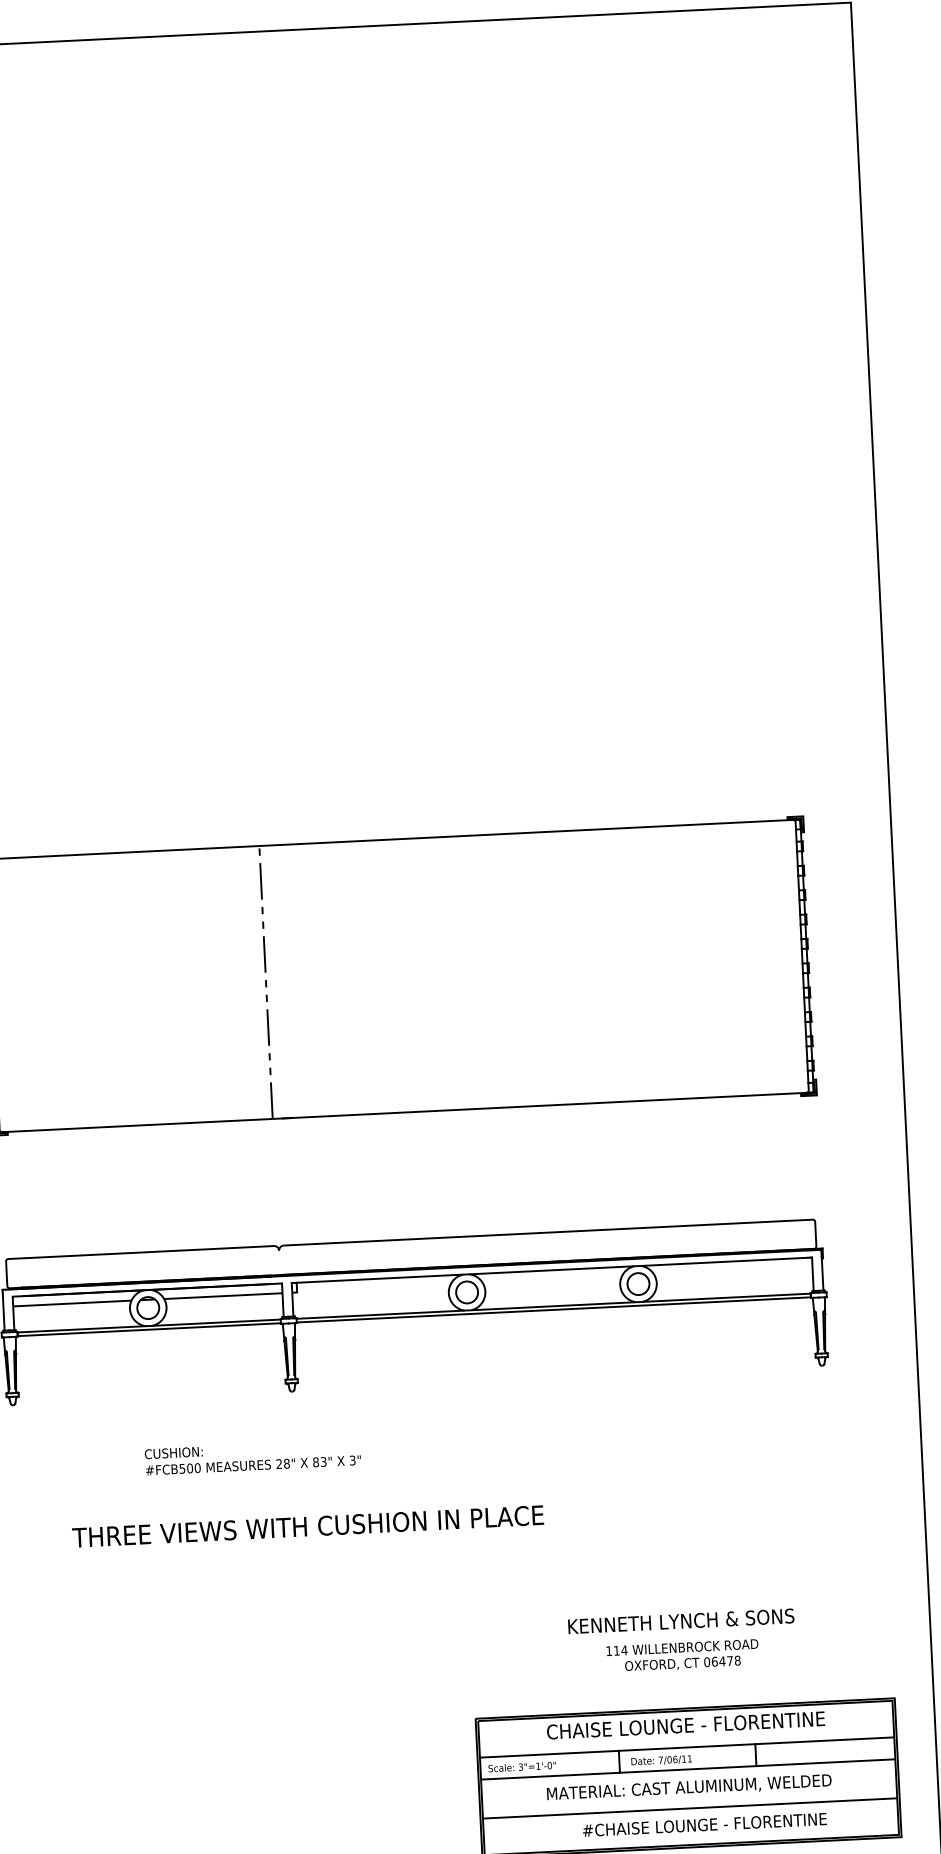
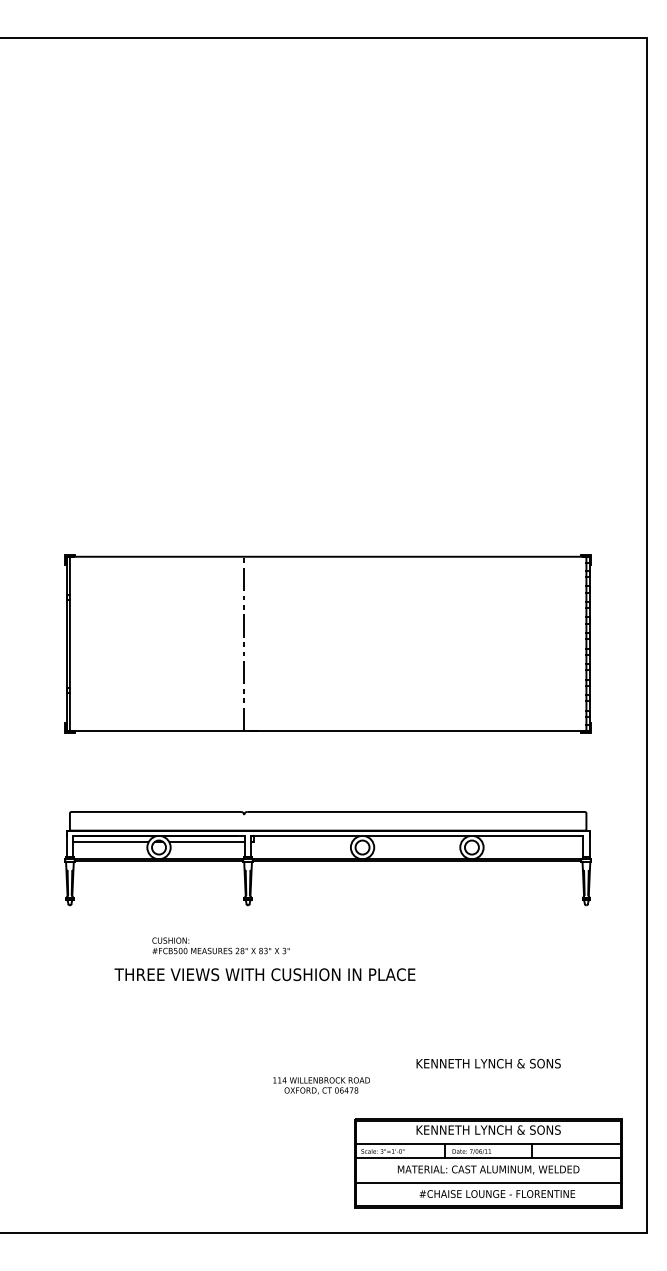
text: (307, 1526) -> (264, 974), moved
text: (682, 1655) -> (321, 1085), moved
text: (686, 1724) -> (488, 1129), CHAISE LOUNGE - FLORENTINE -> KENNETH LYNCH & SONS

